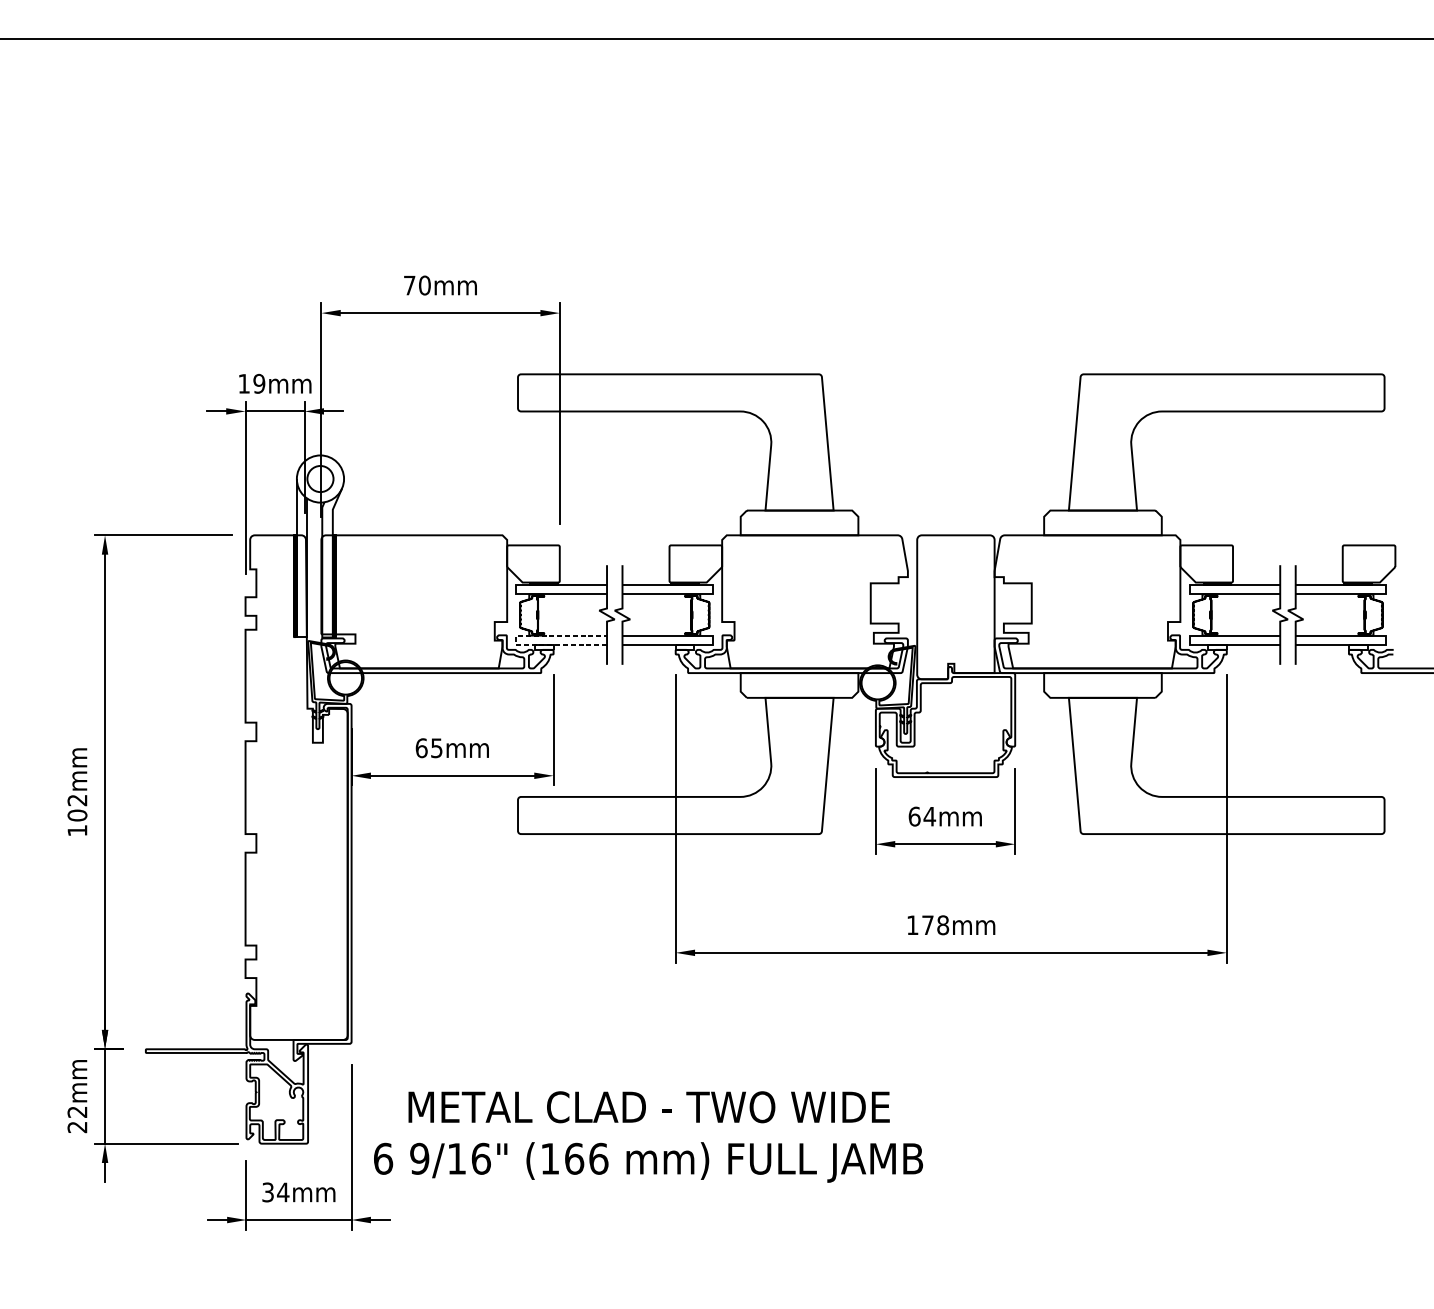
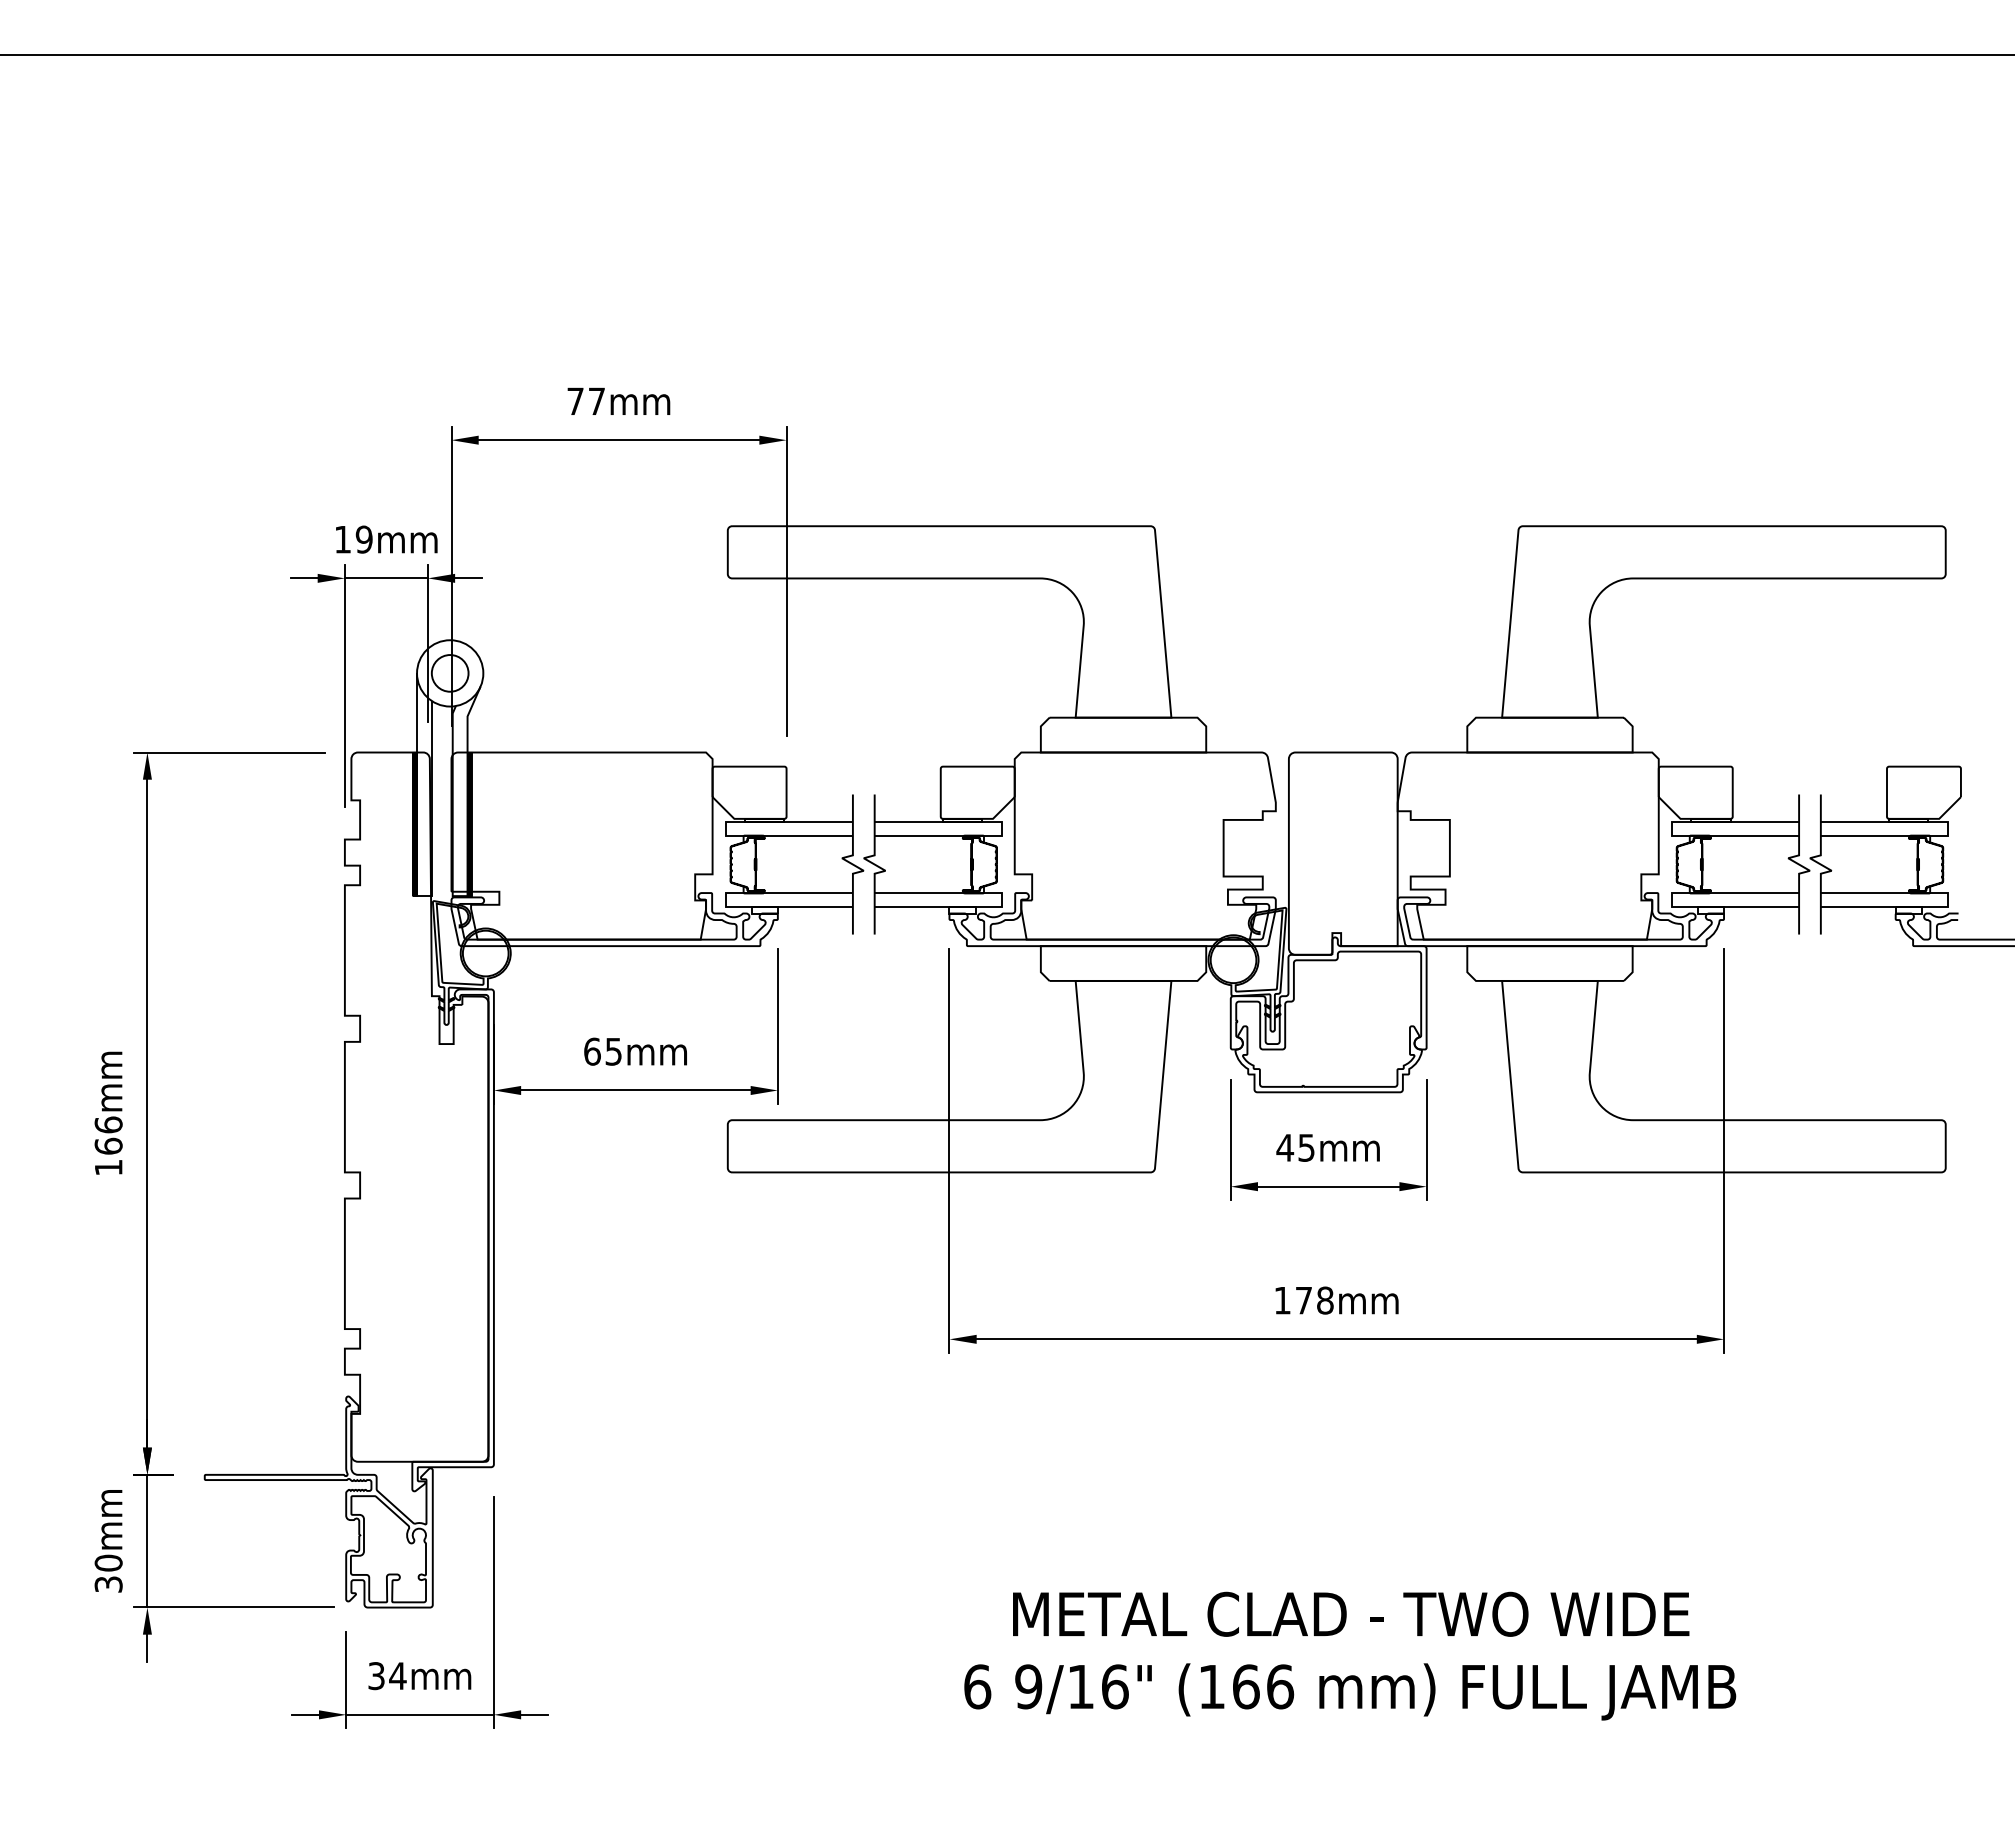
text: (424, 285) -> (596, 401), 70mm -> 77mm
line: (516, 640) -> (725, 900), dashed -> solid
text: (77, 807) -> (108, 1135), 102mm -> 166mm
text: (921, 816) -> (1295, 1147), 64mm -> 45mm
text: (77, 1119) -> (108, 1573), 22mm -> 30mm
text: (648, 1136) -> (1350, 1655), moved

